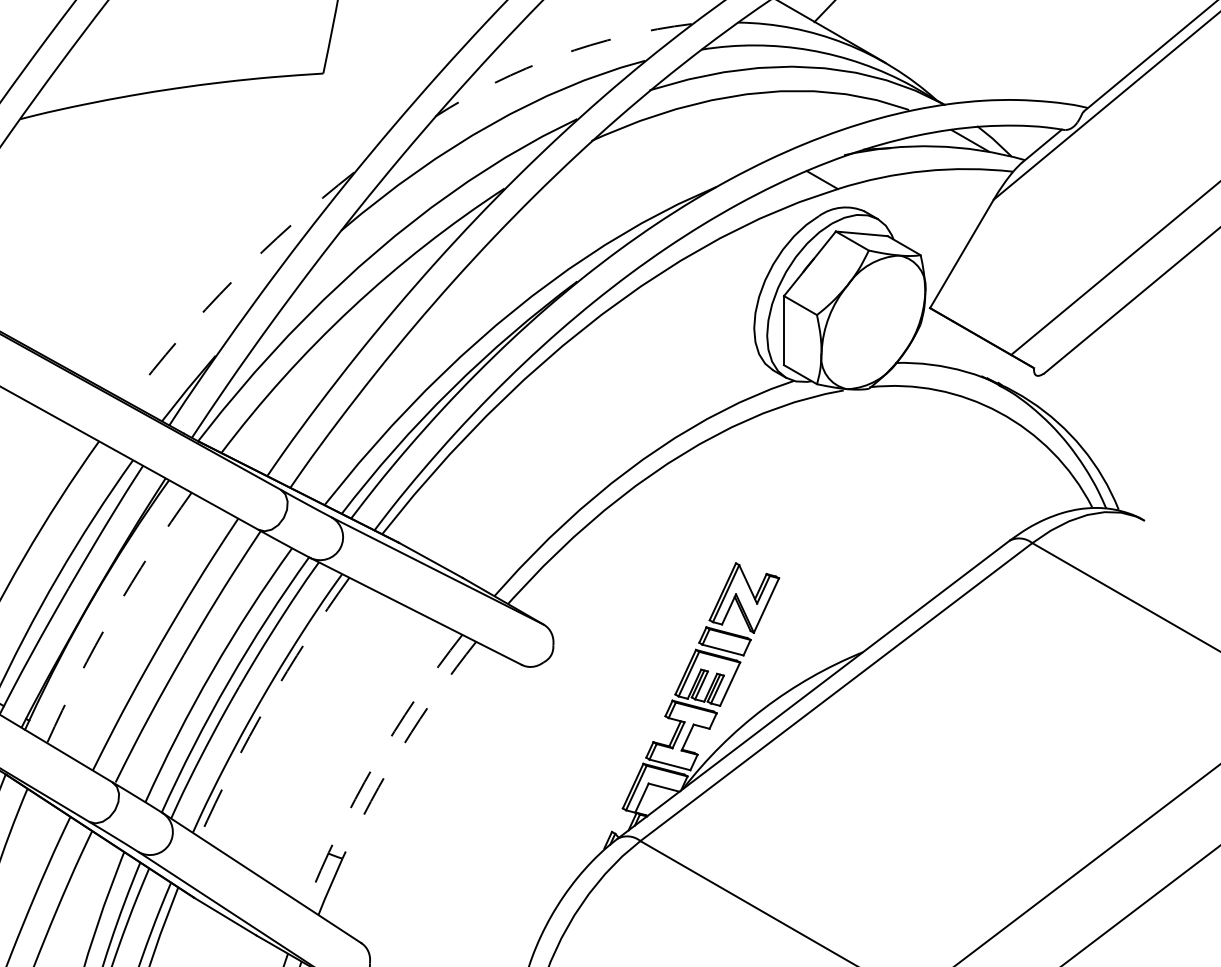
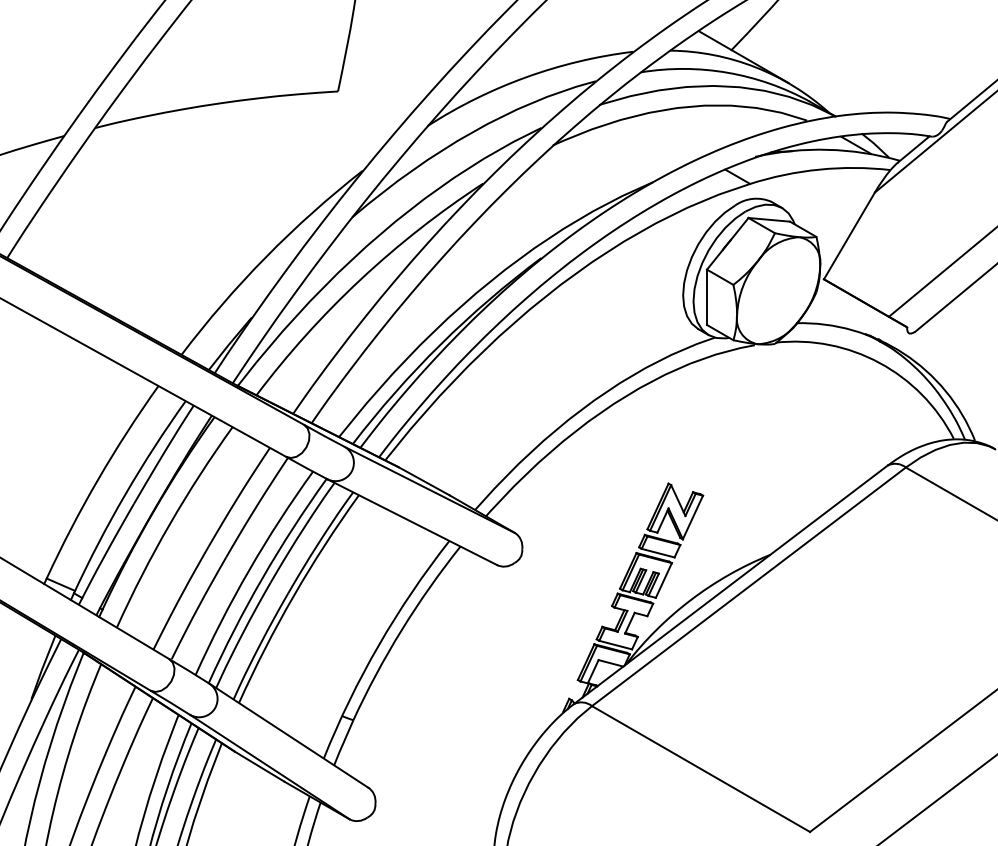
arc: (558, 56) -> (526, 77), dashed -> solid
arc: (233, 279) -> (266, 256), dashed -> solid
arc: (112, 614) -> (169, 524), dashed -> solid
arc: (267, 704) -> (293, 596), dashed -> solid
arc: (402, 746) -> (401, 630), dashed -> solid
arc: (373, 765) -> (378, 645), dashed -> solid

